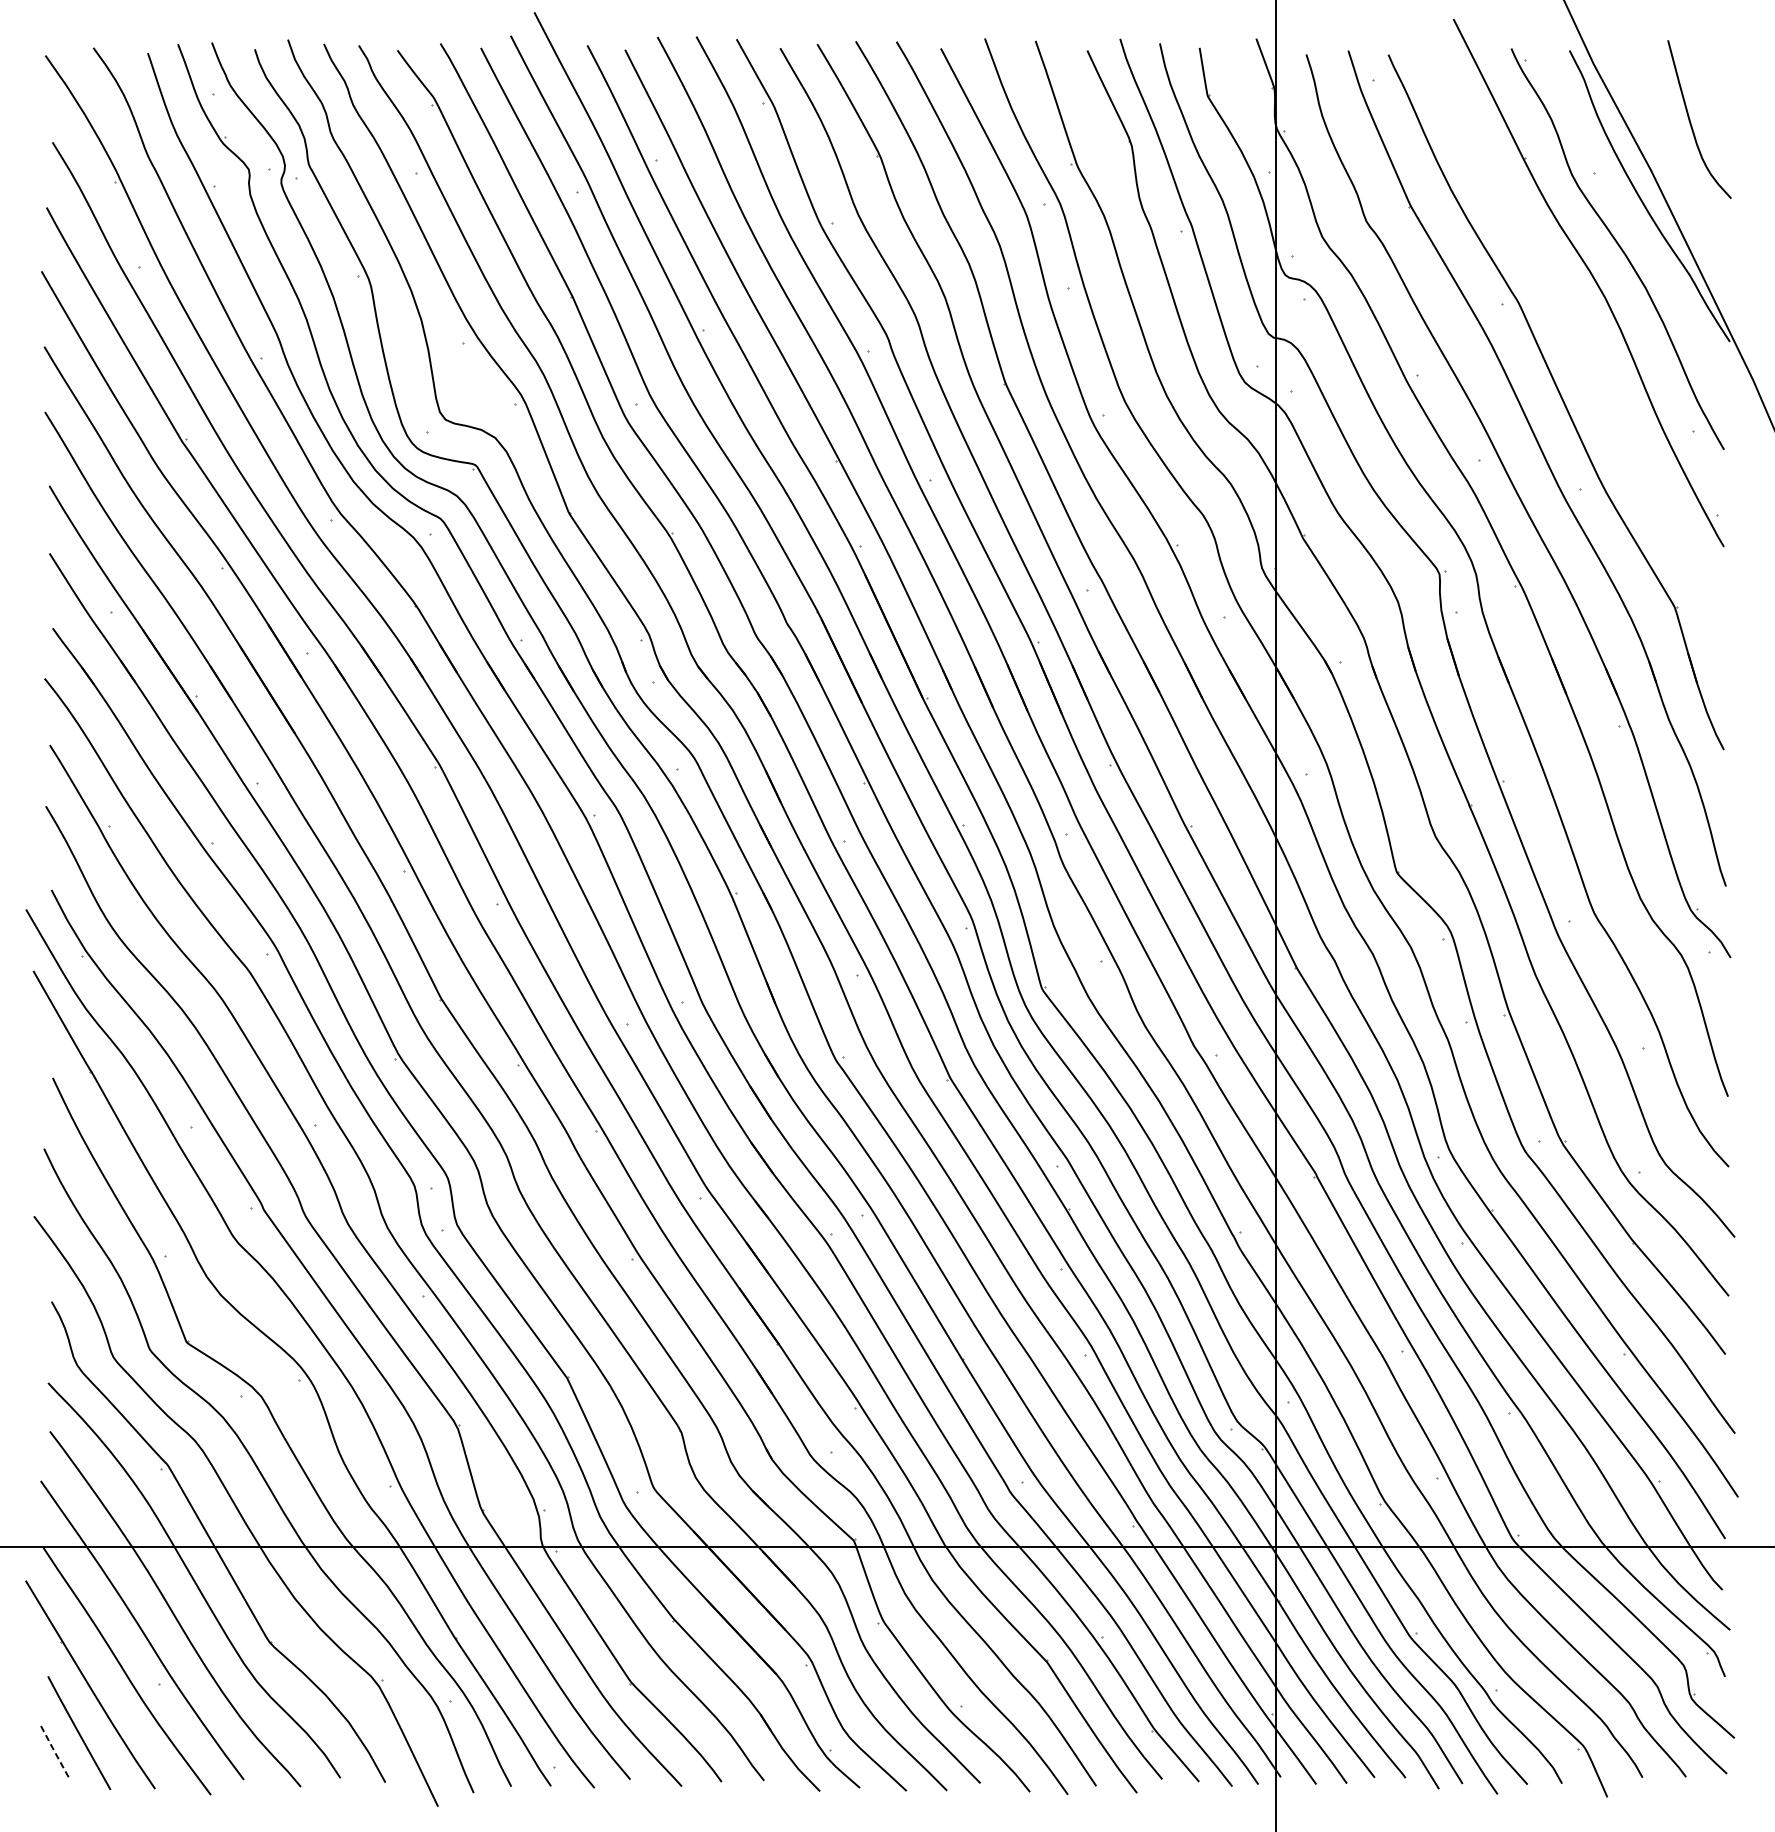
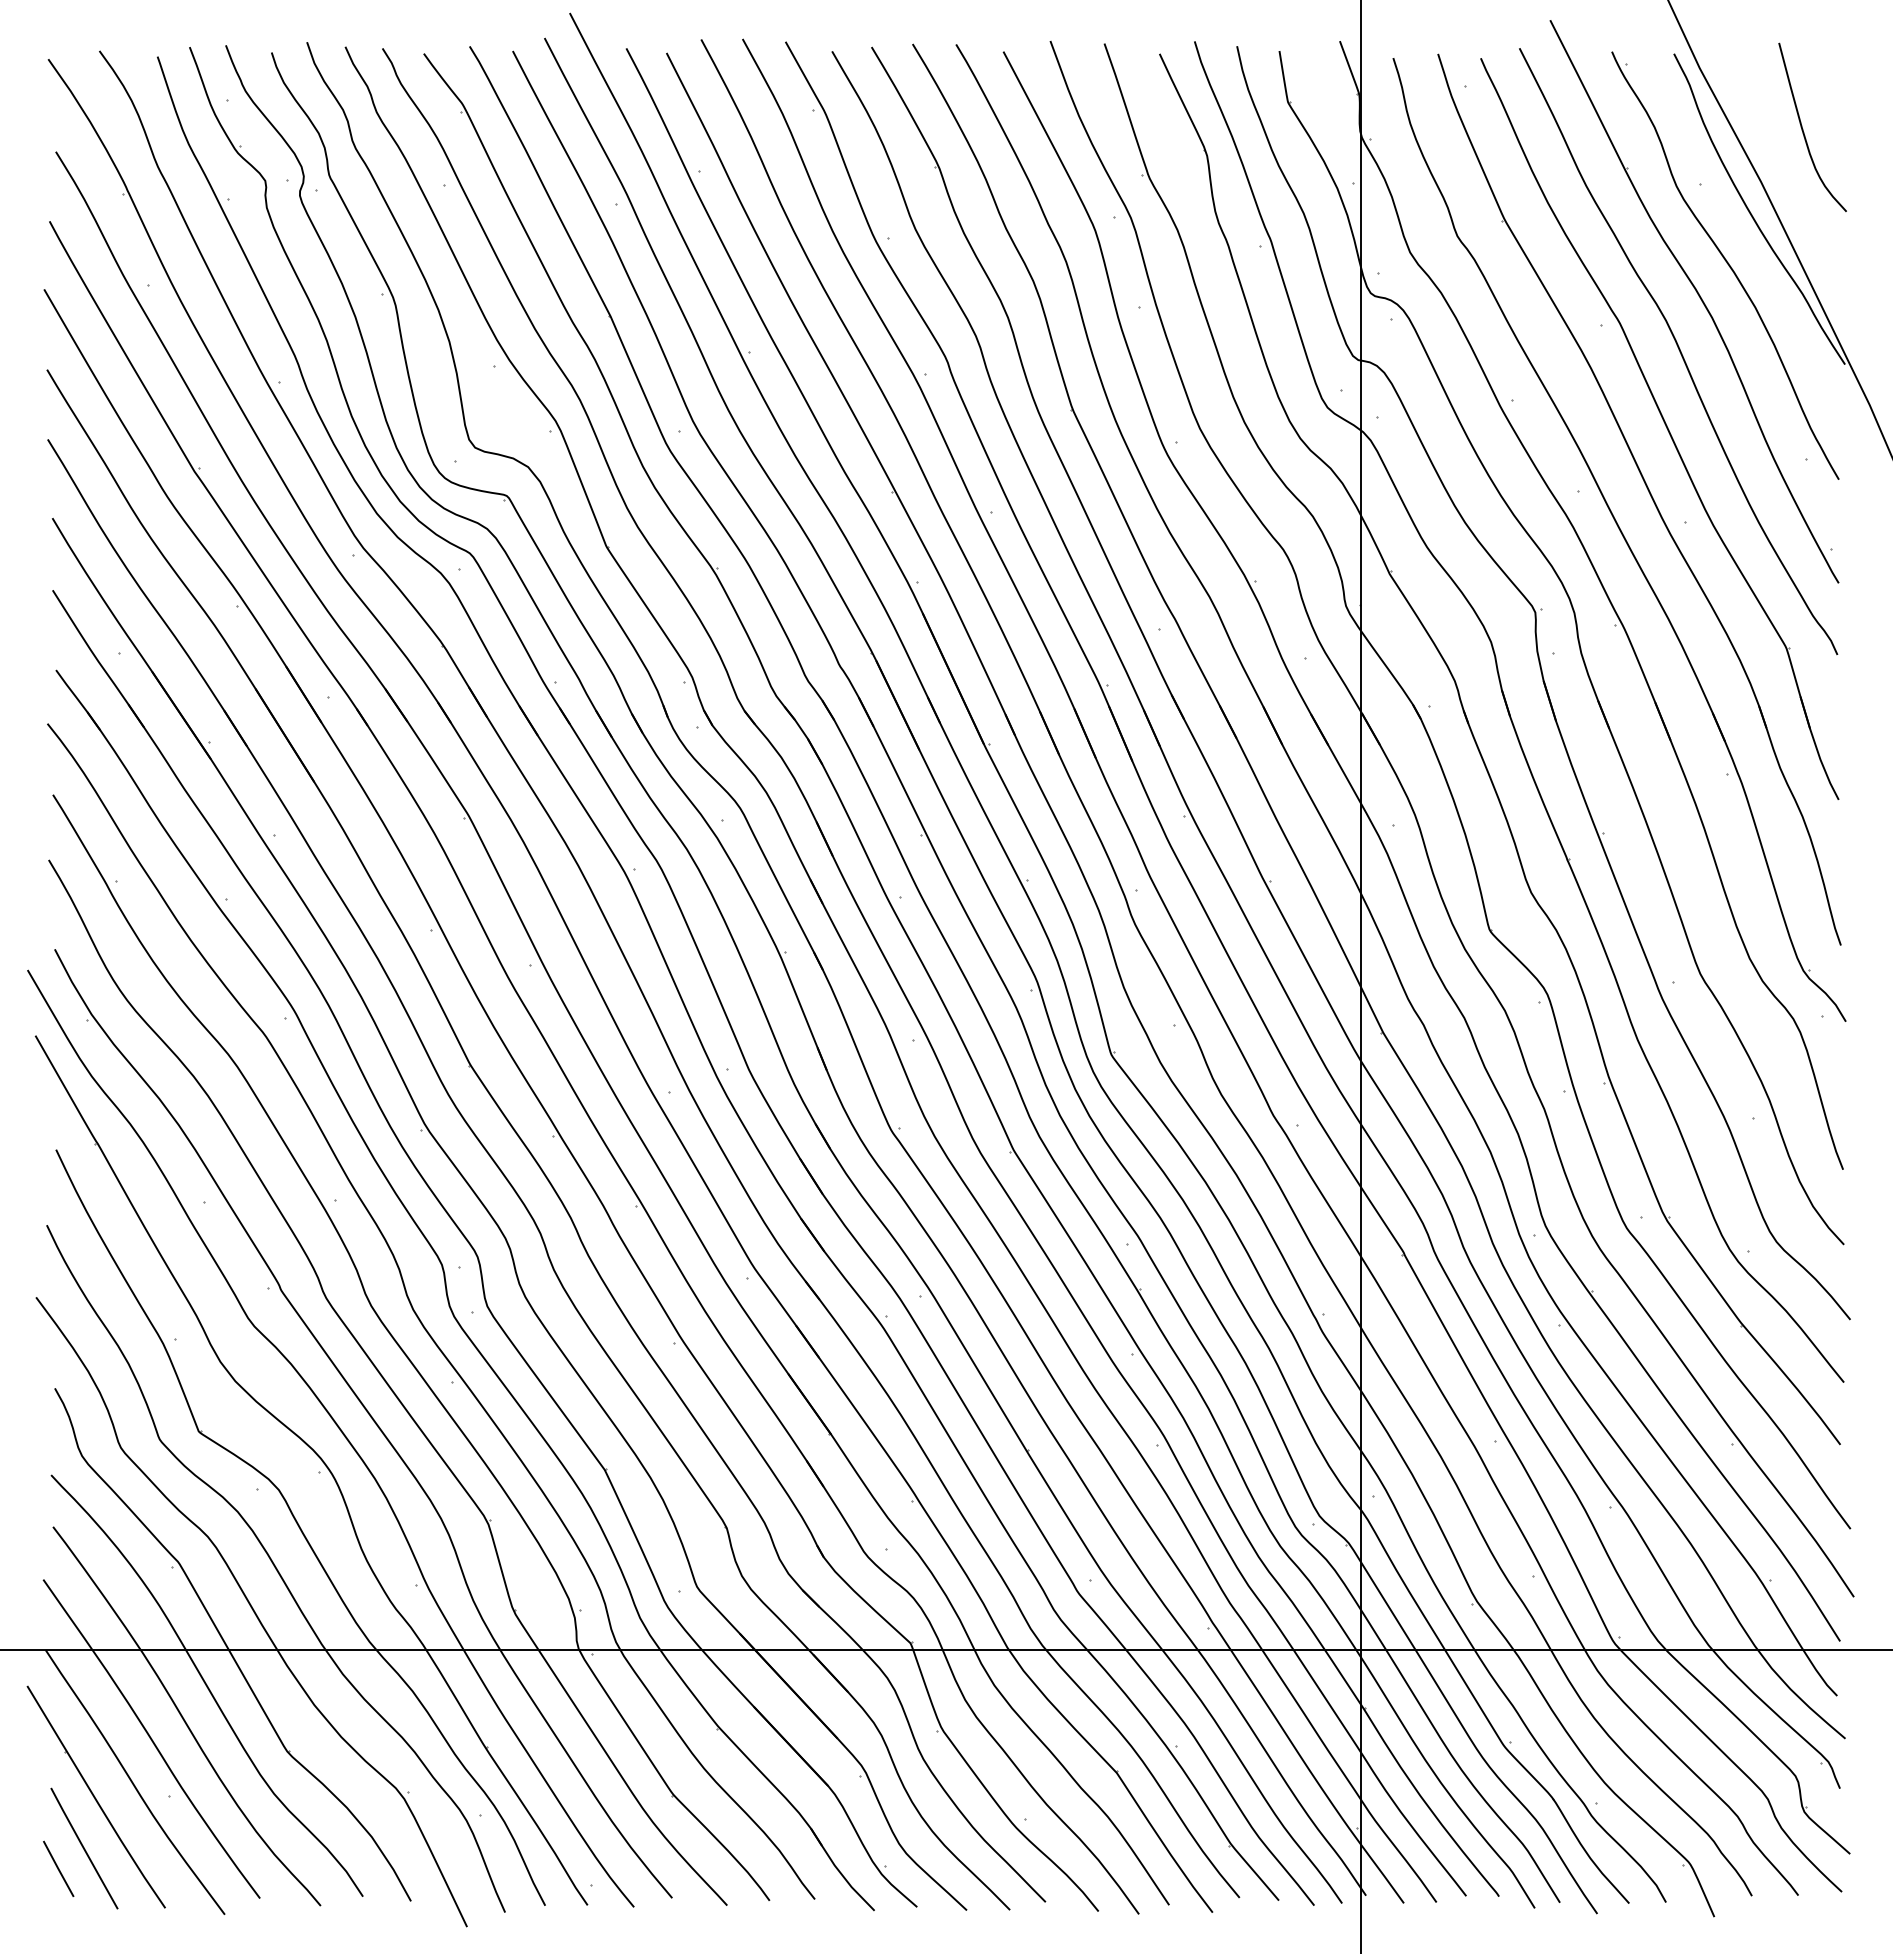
curve: (1574, 329) -> (1679, 351), added
line: (55, 1751) -> (58, 1868), dashed -> solid

